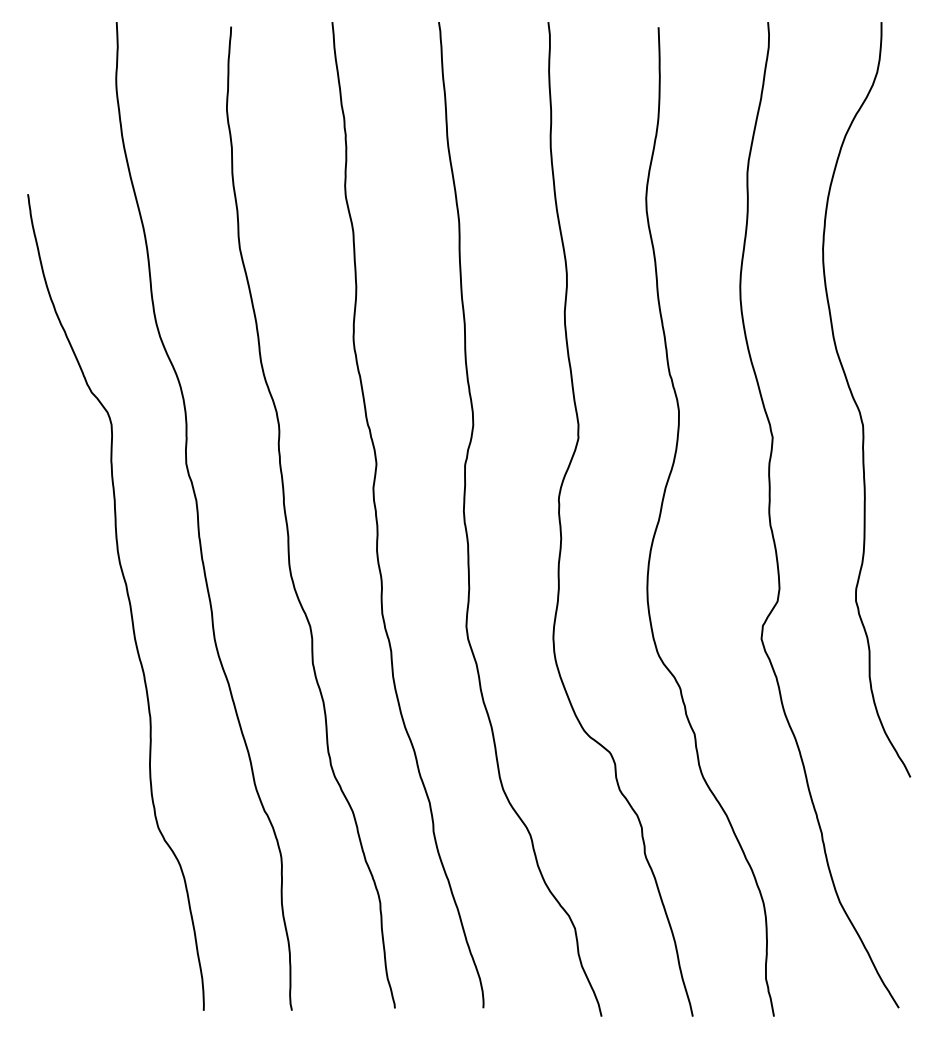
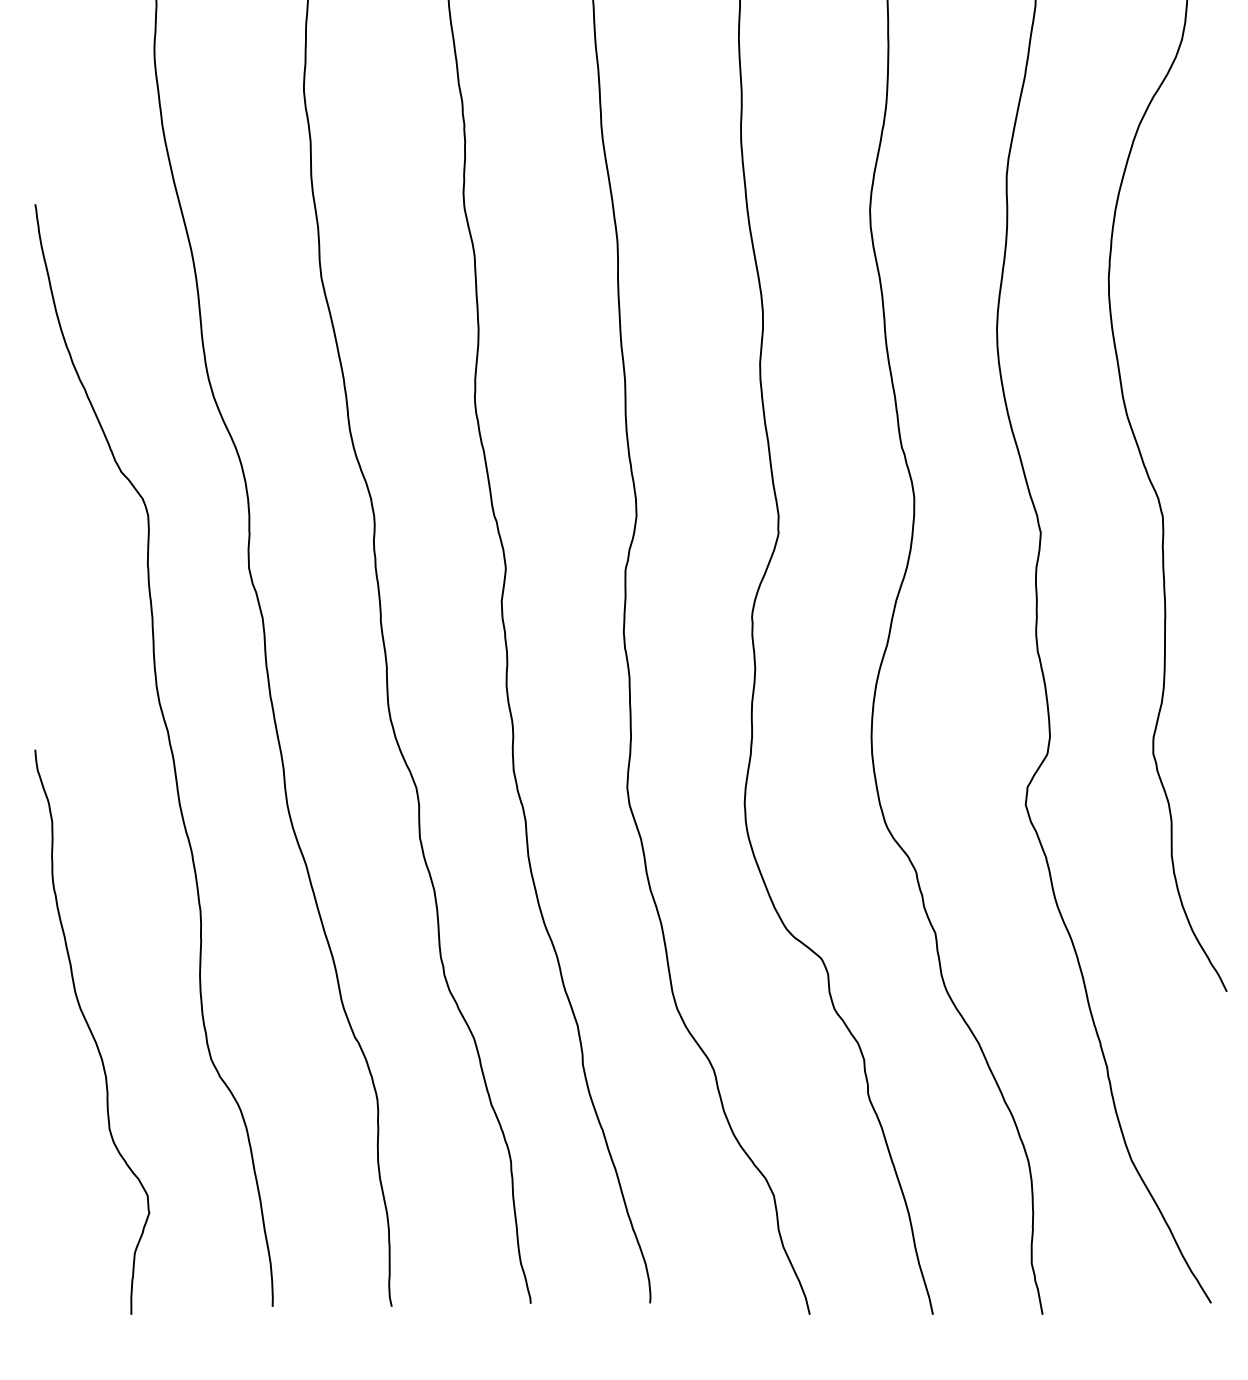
curve: (70, 807) -> (92, 1032), added

